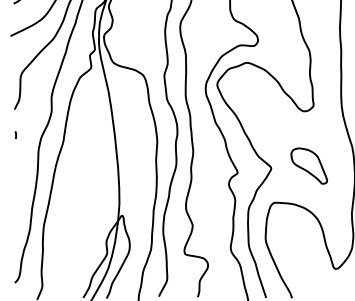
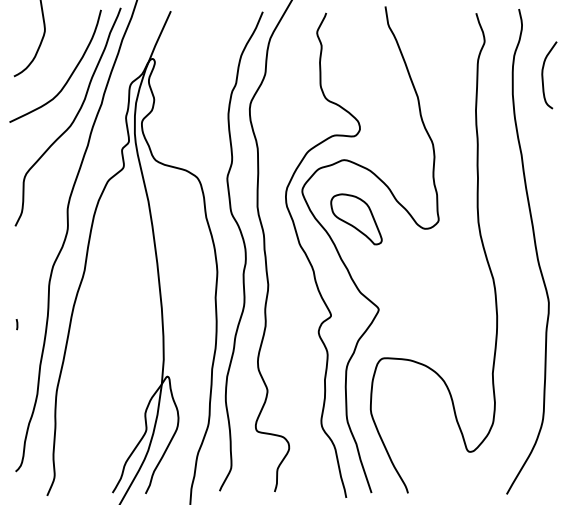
line: (15, 135) -> (16, 324), moved
part: (309, 166) -> (356, 219), moved

